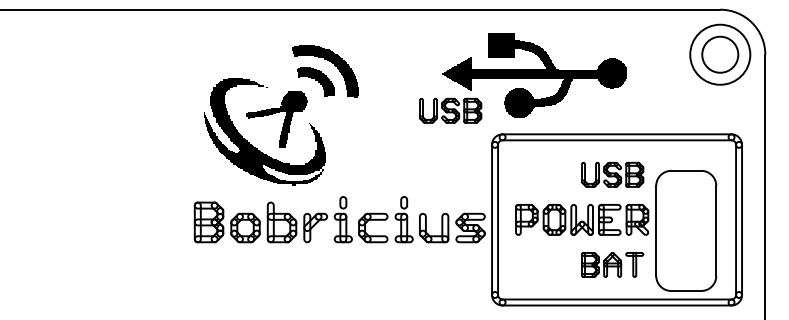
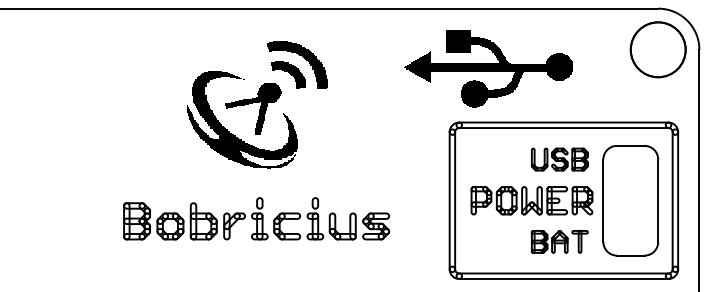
circle: (720, 54) -> (658, 49), size x1.67
part: (450, 110) -> (411, 100), removed
part: (339, 219) -> (256, 218), moved
part: (686, 230) -> (631, 200), moved

